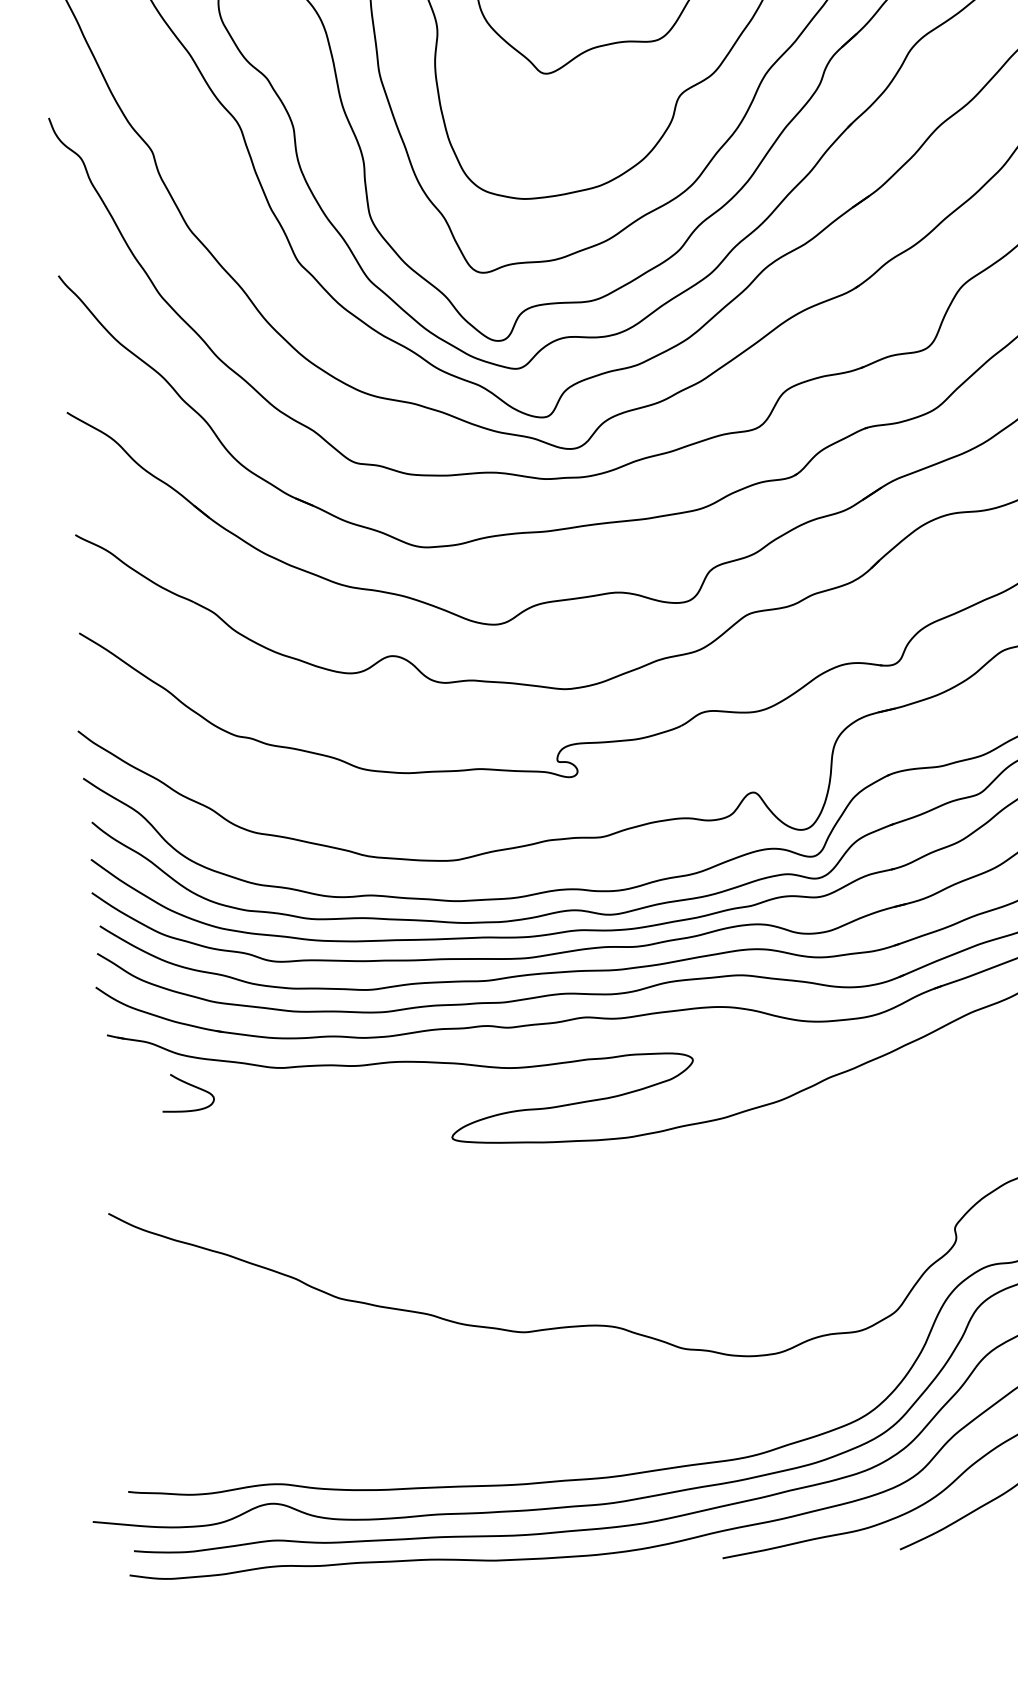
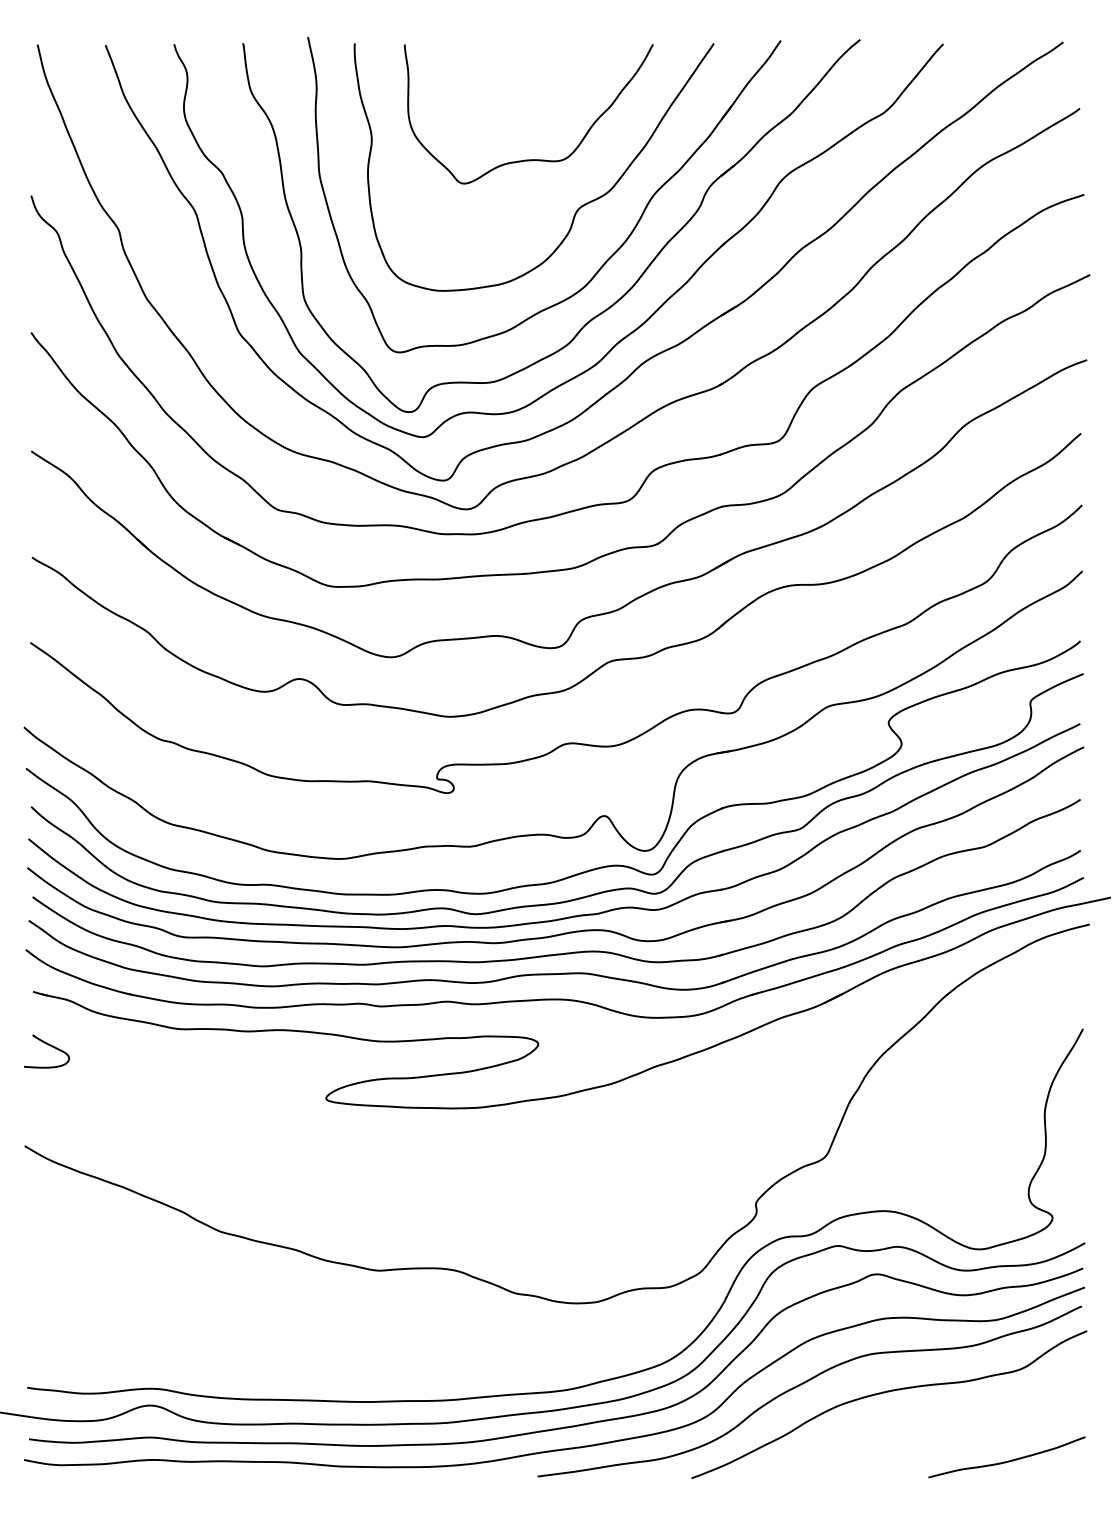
curve: (191, 1086) -> (50, 1046), moved

